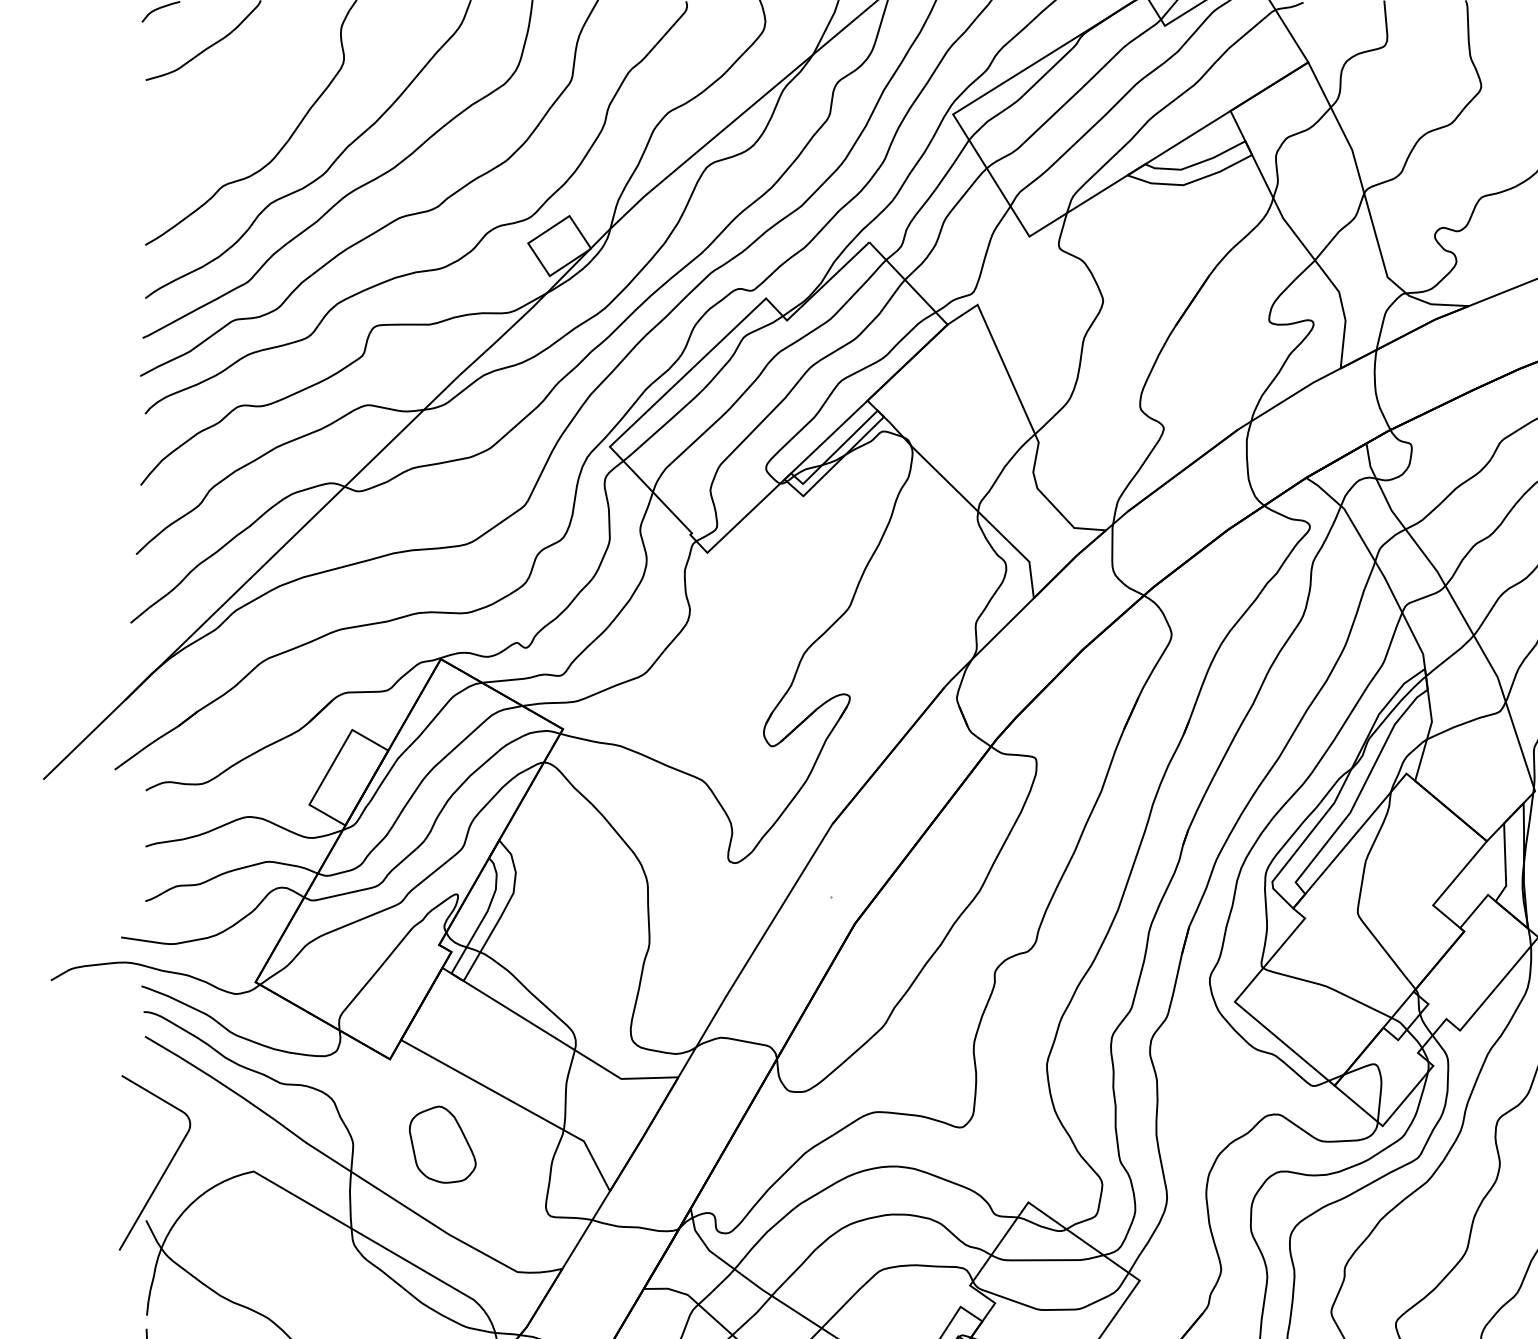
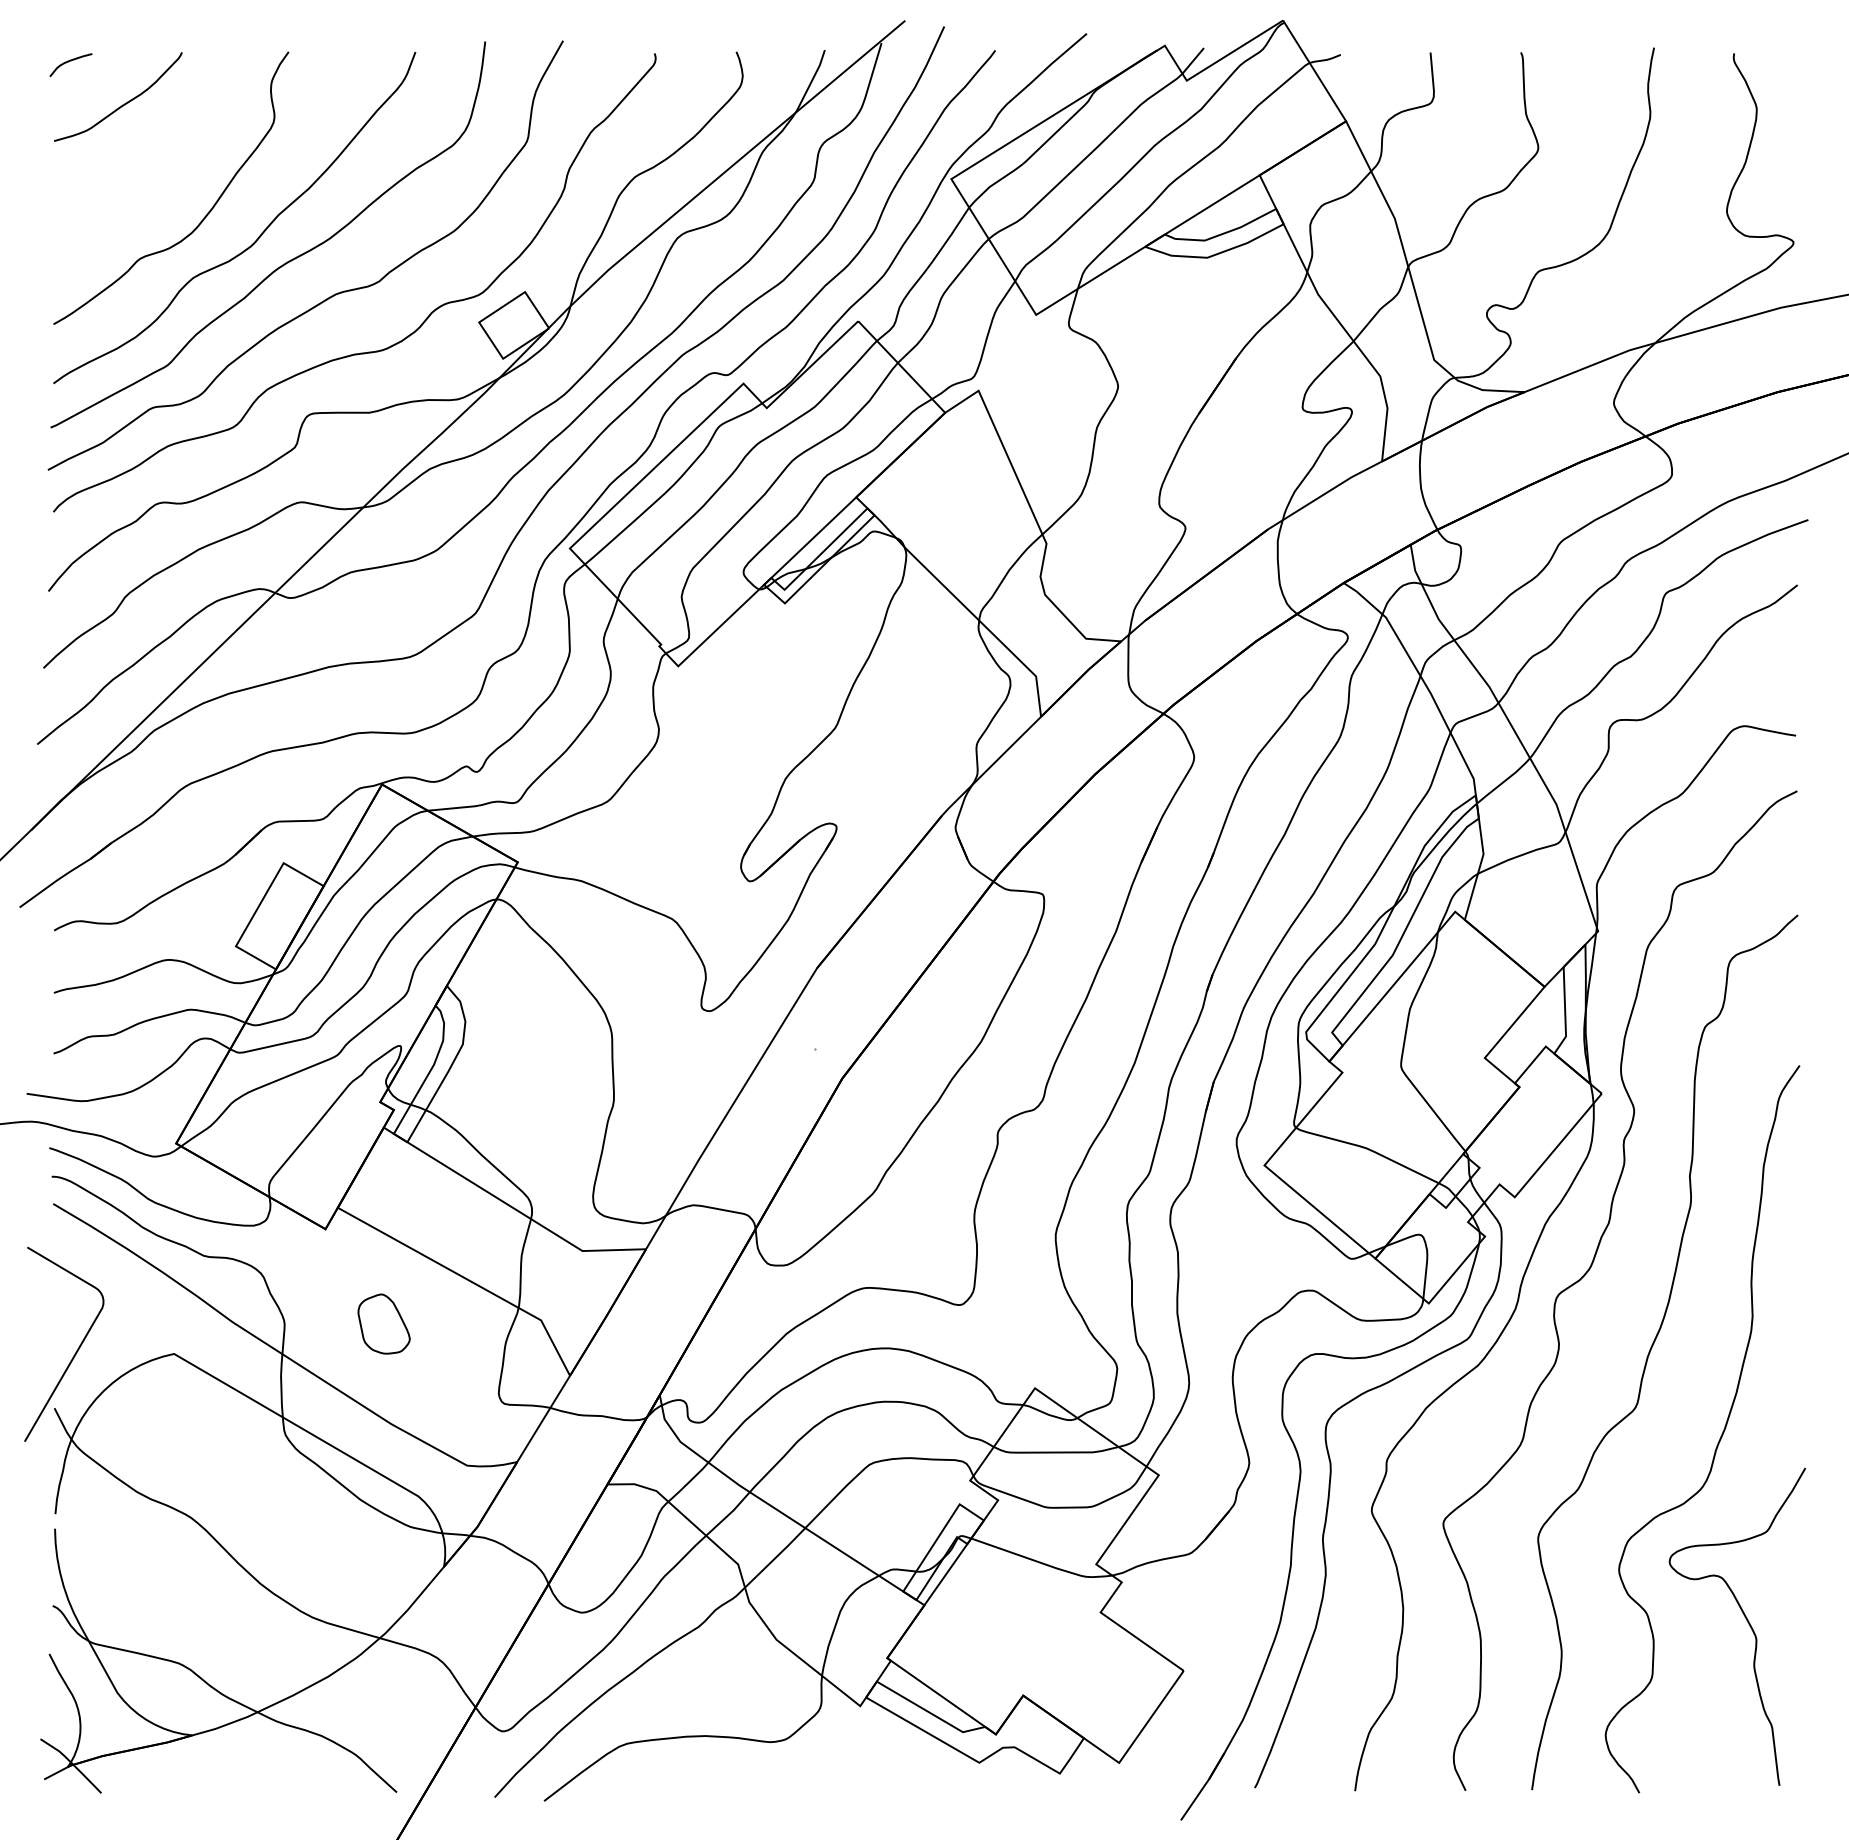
part: (442, 1144) -> (383, 1323), size x0.7

